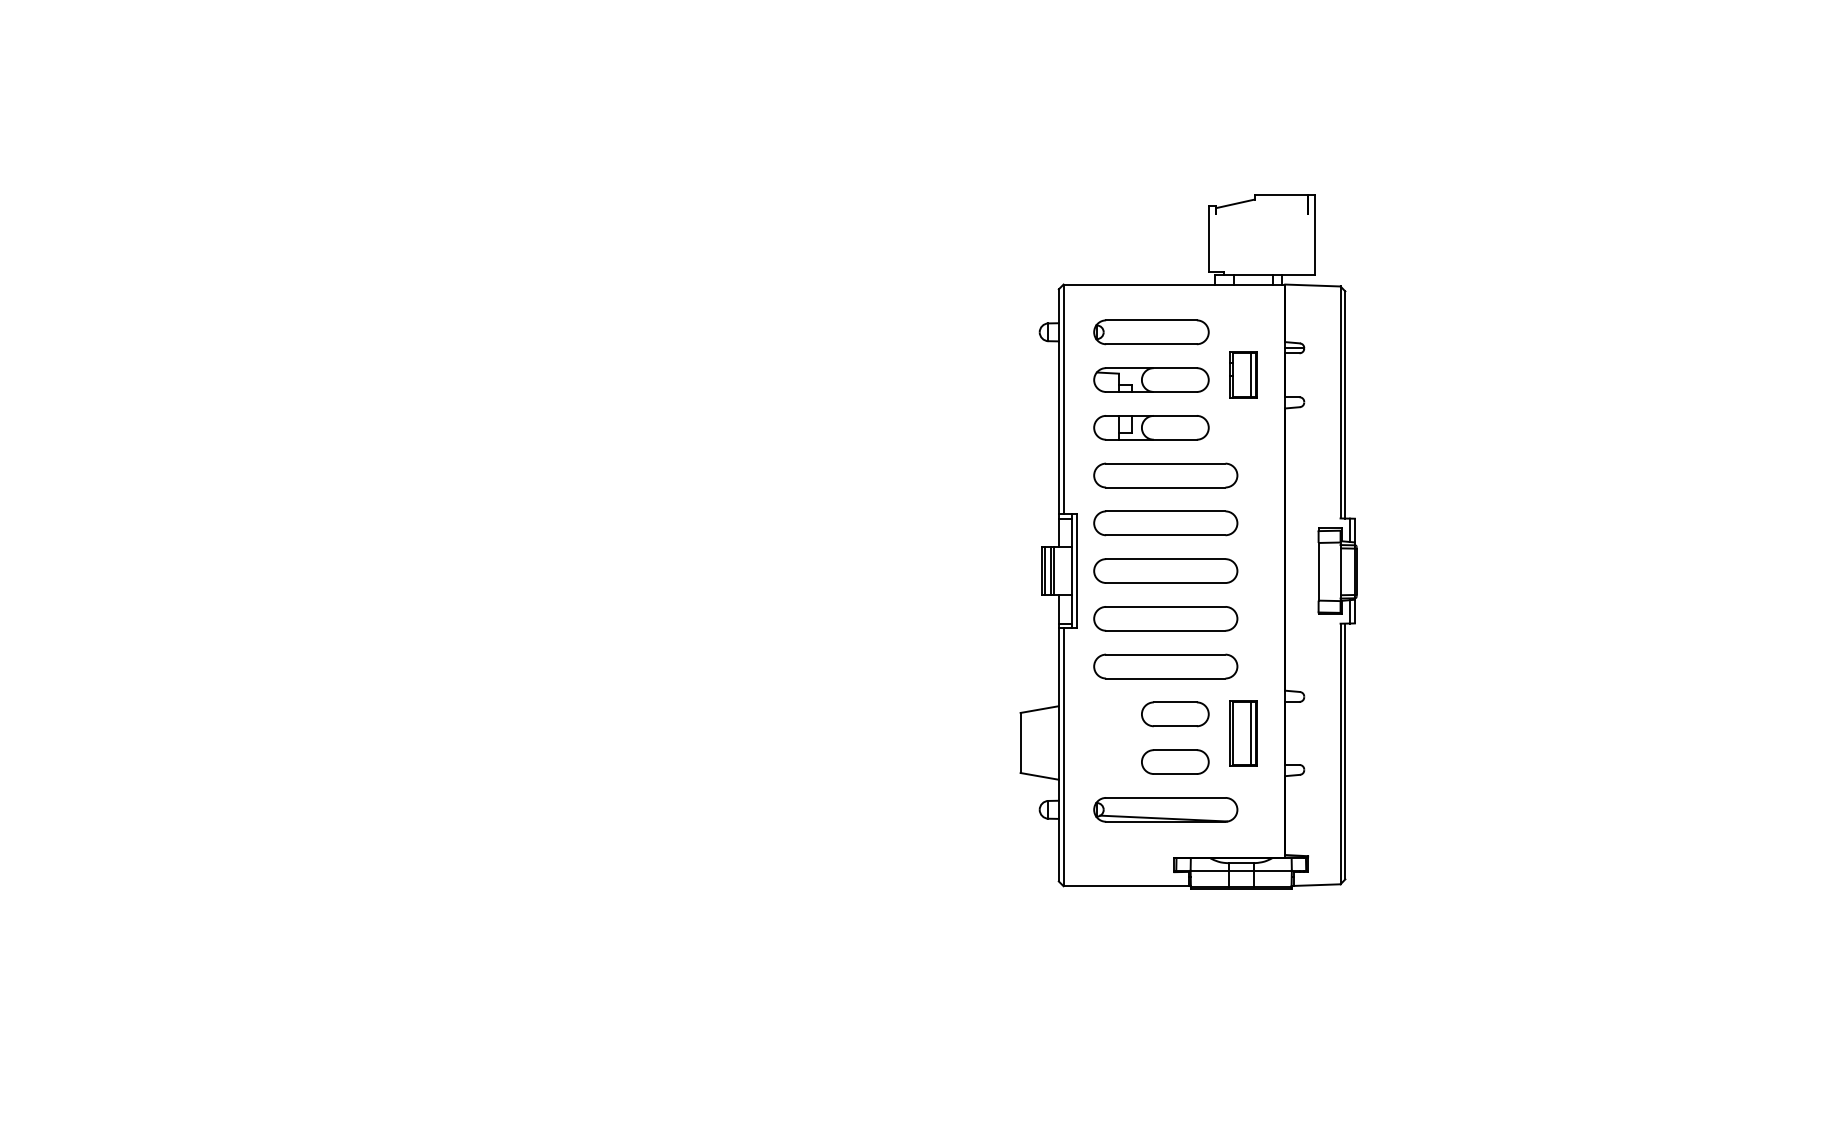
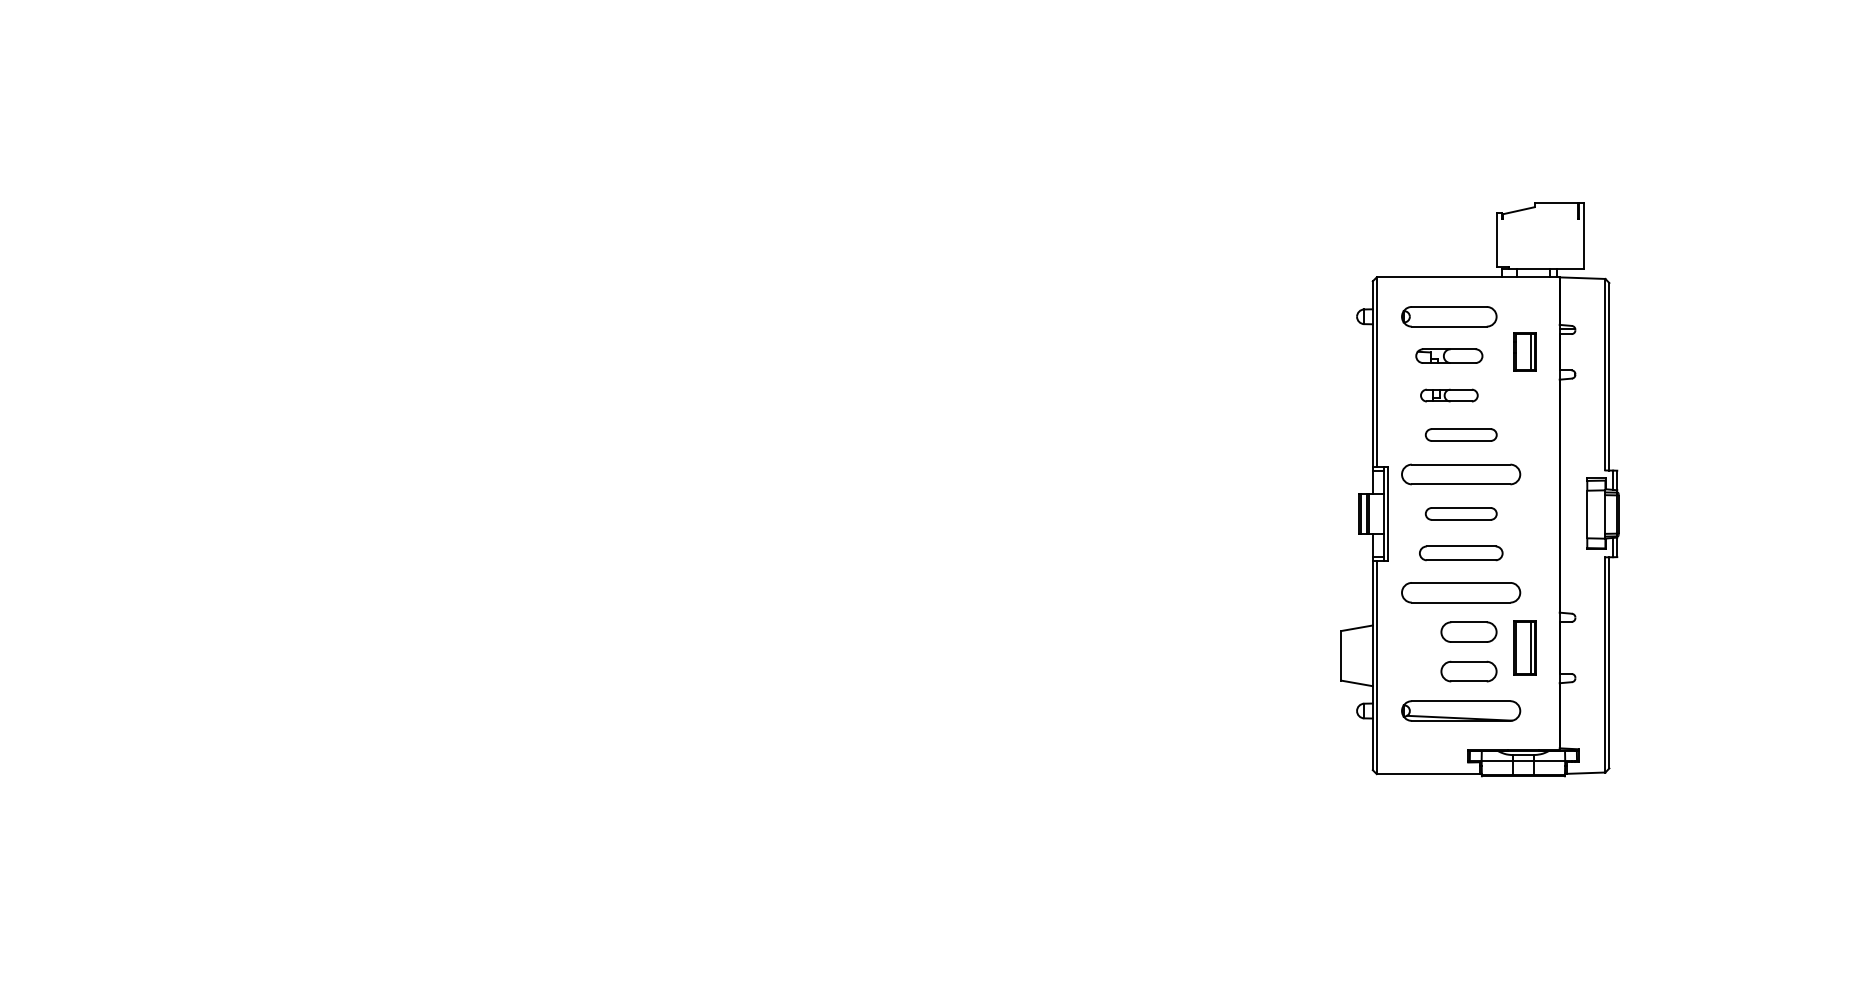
part: (1151, 379) -> (1449, 355), size x0.7
part: (1151, 427) -> (1449, 395), size x0.6
part: (1166, 474) -> (1461, 434), size x0.6
part: (1166, 570) -> (1461, 513), size x0.6
part: (1166, 619) -> (1461, 553), size x0.7

